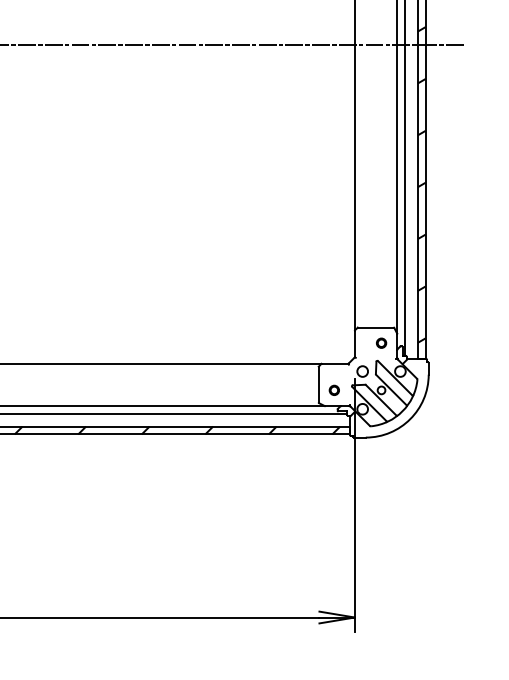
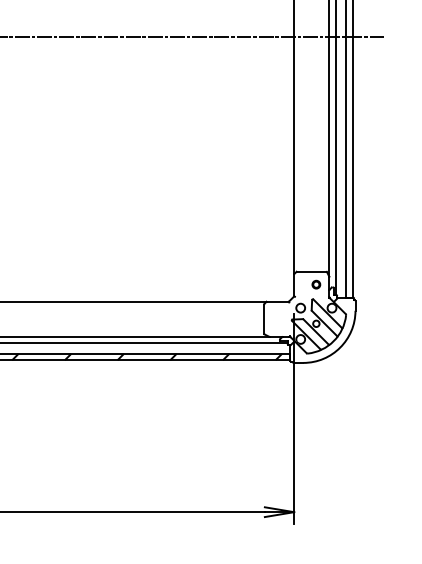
hatch: (421, 185) -> (349, 153), removed
part: (333, 390) -> (276, 323), removed

